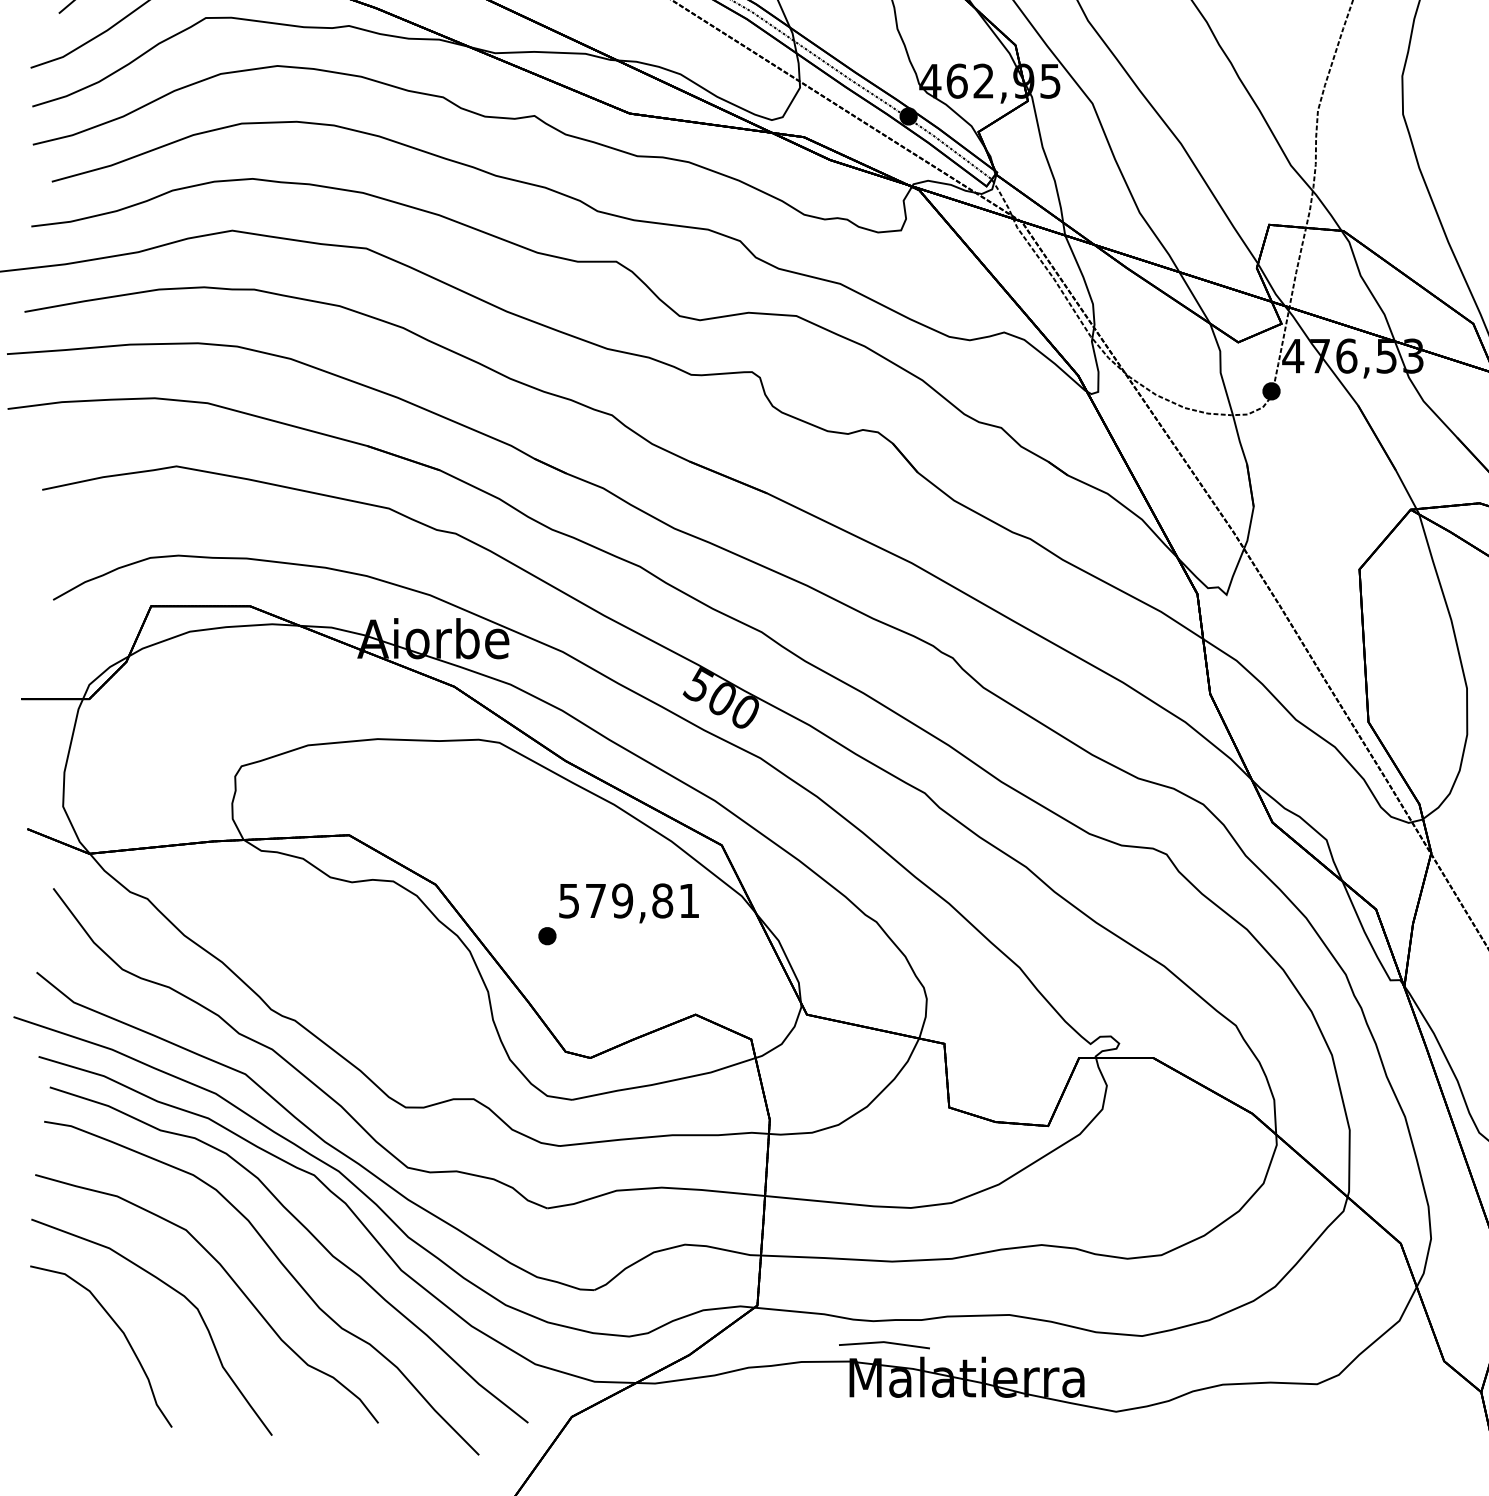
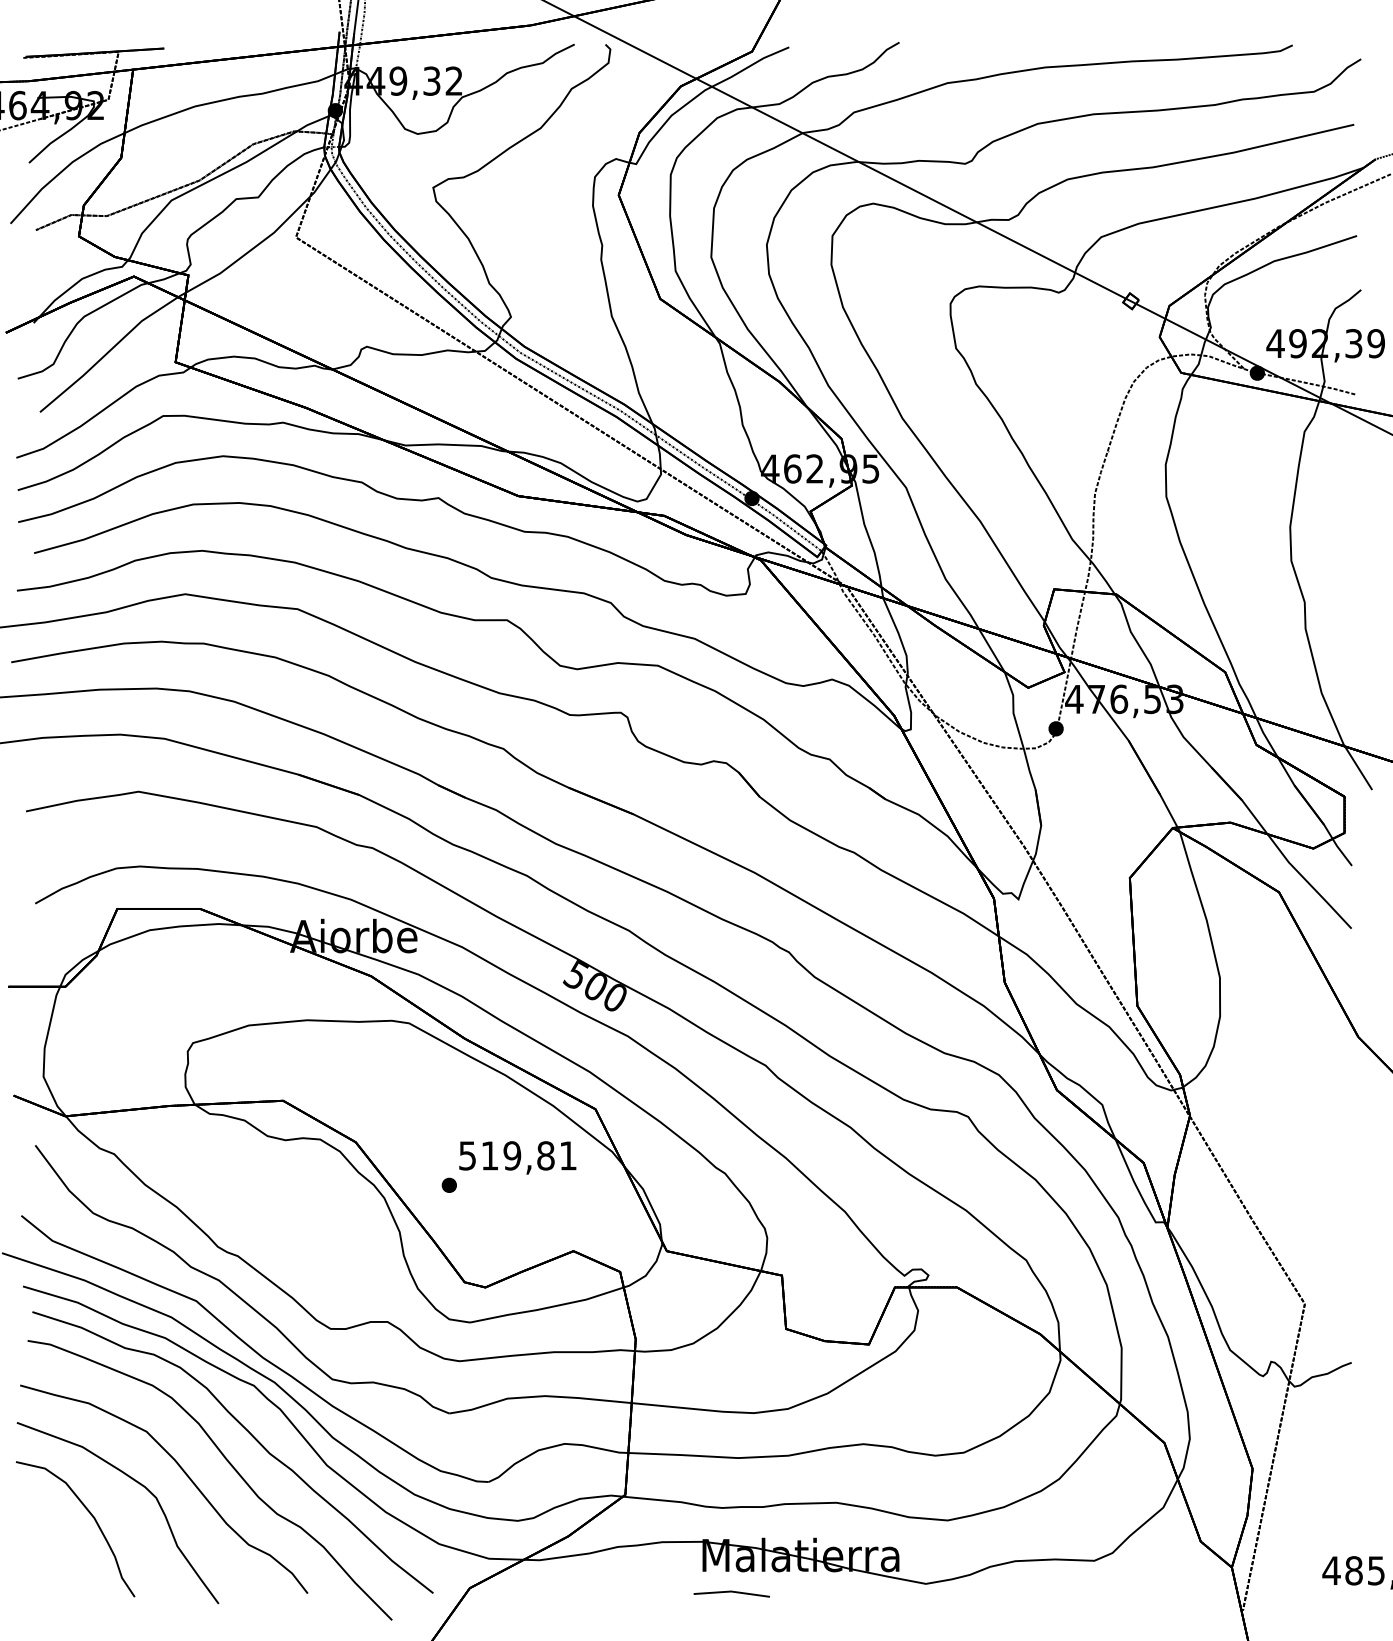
text: (595, 900) -> (489, 1155), 579,81 -> 519,81
line: (884, 1343) -> (731, 1592), moved

